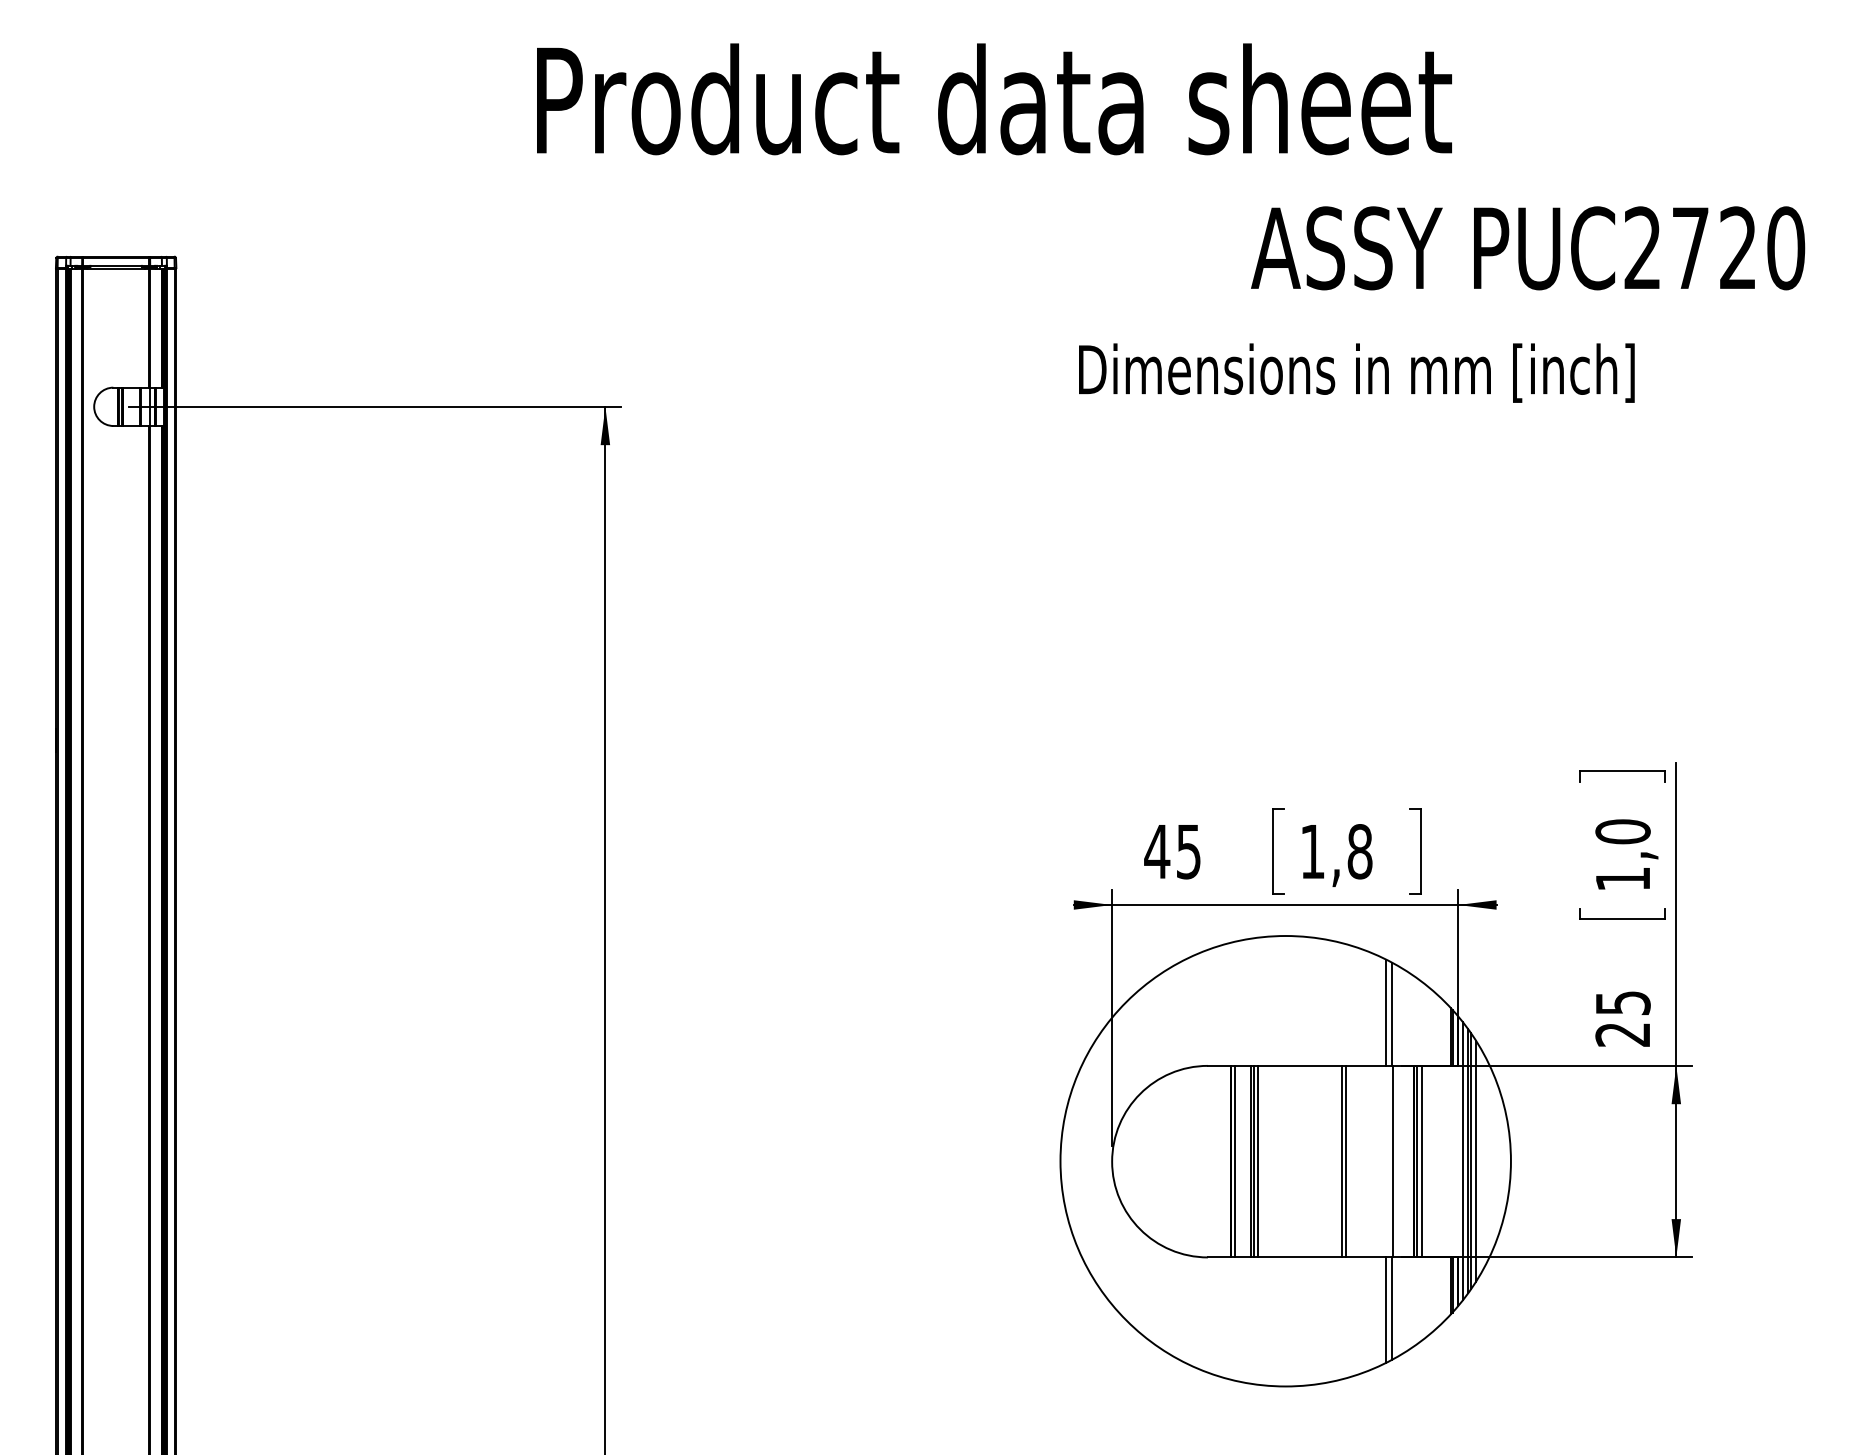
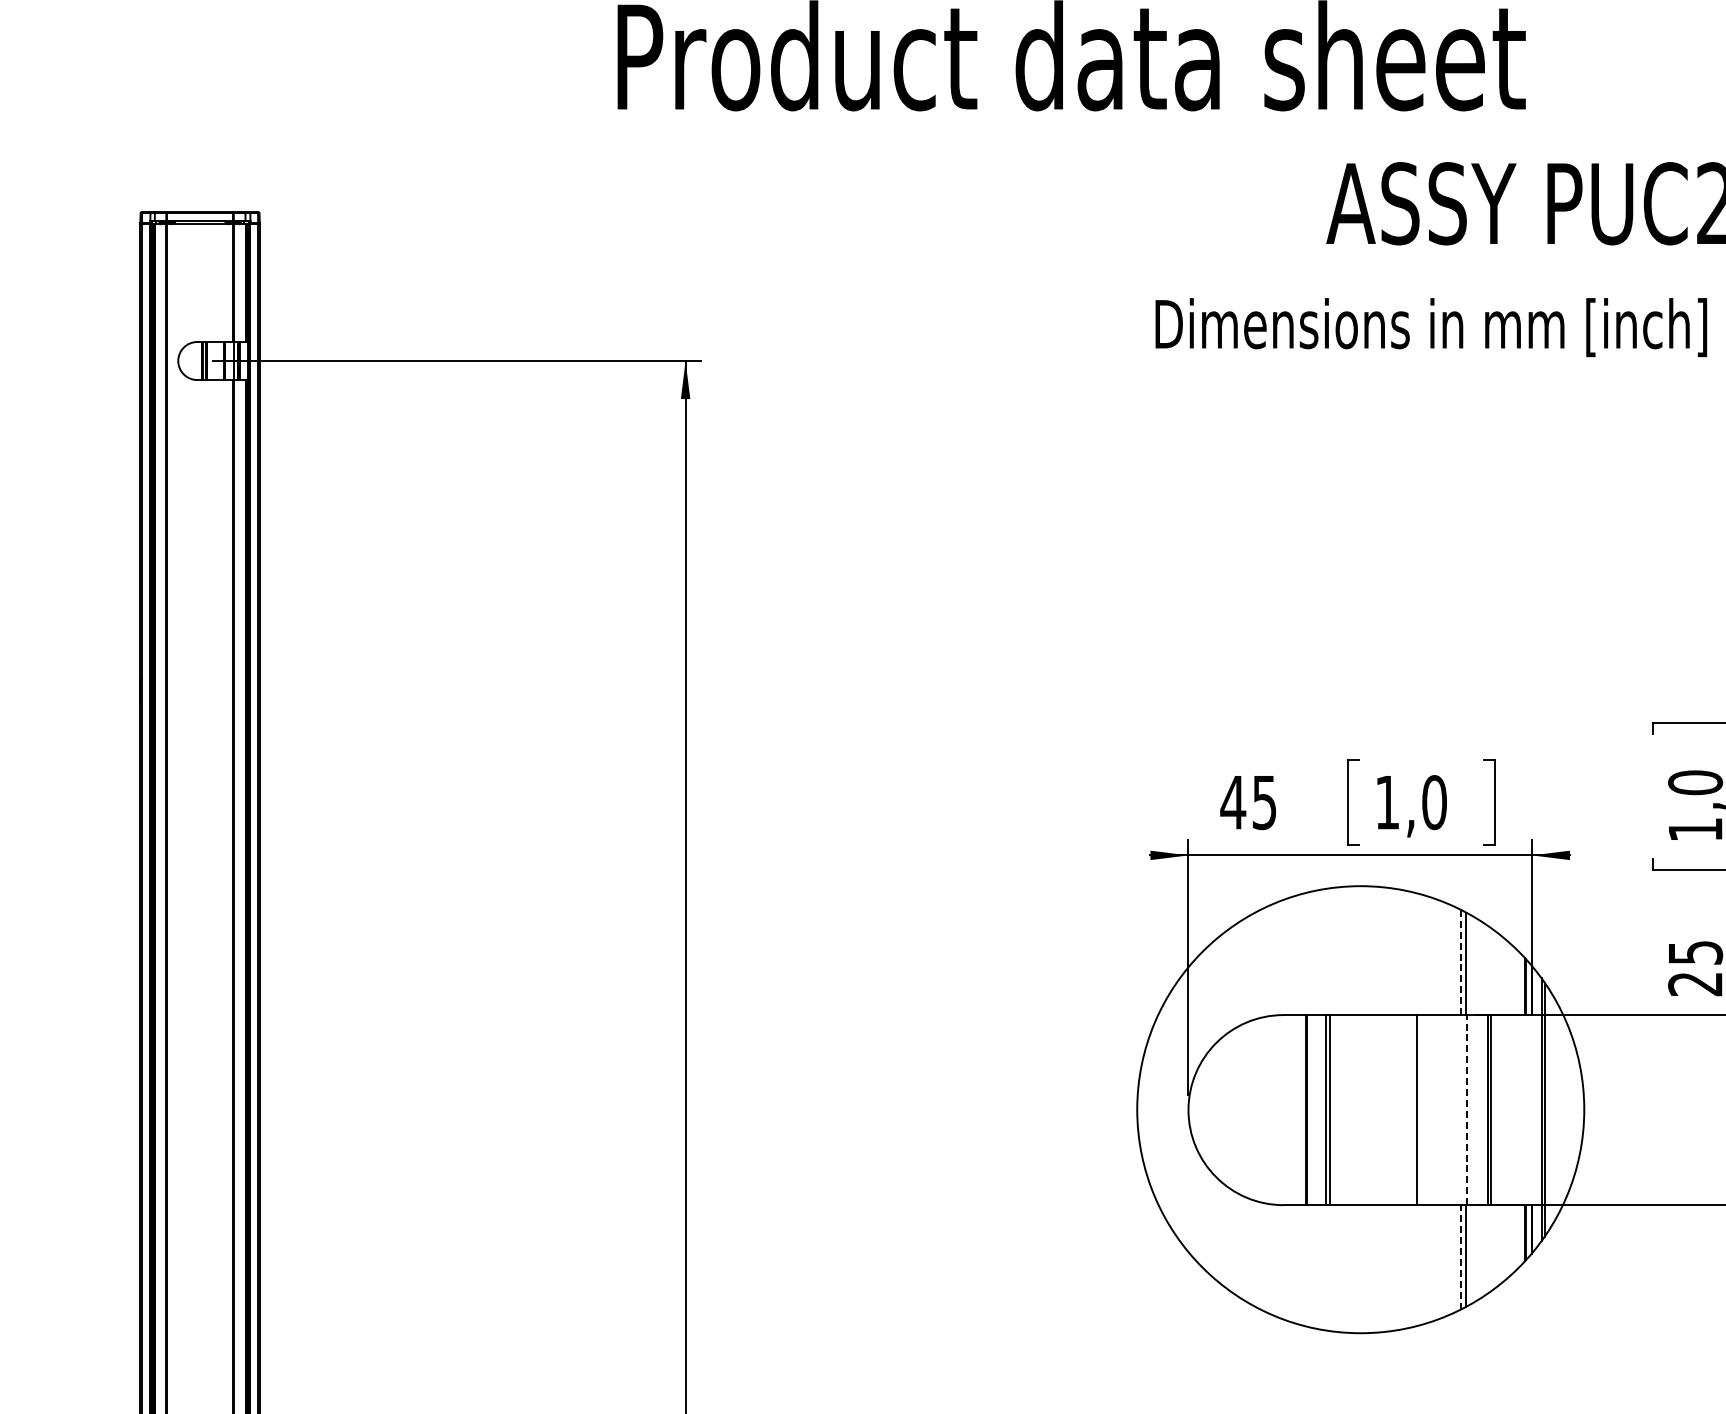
text: (1359, 851) -> (1433, 802), 1,8 -> 1,0
line: (1386, 1012) -> (1460, 962), solid -> dashed
line: (1476, 1160) -> (1550, 1108), removed
line: (1235, 1161) -> (1310, 1109), removed
line: (1258, 1161) -> (1333, 1109), removed
line: (1345, 1161) -> (1420, 1109), removed
line: (1392, 1161) -> (1466, 1109), solid -> dashed
line: (1422, 1161) -> (1496, 1109), removed
line: (1463, 1161) -> (1537, 1109), removed
line: (1386, 1310) -> (1460, 1257), solid -> dashed

